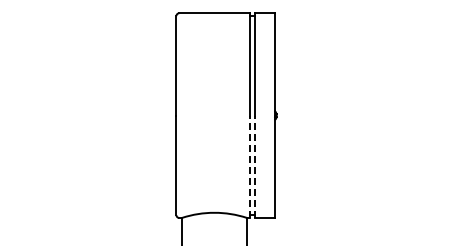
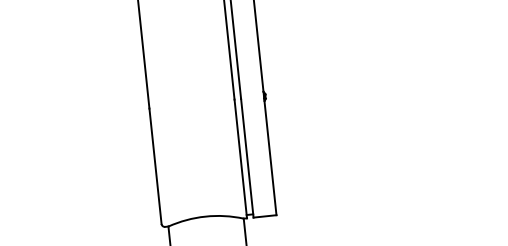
line: (249, 166) -> (240, 158), dashed -> solid
line: (255, 166) -> (247, 157), dashed -> solid

